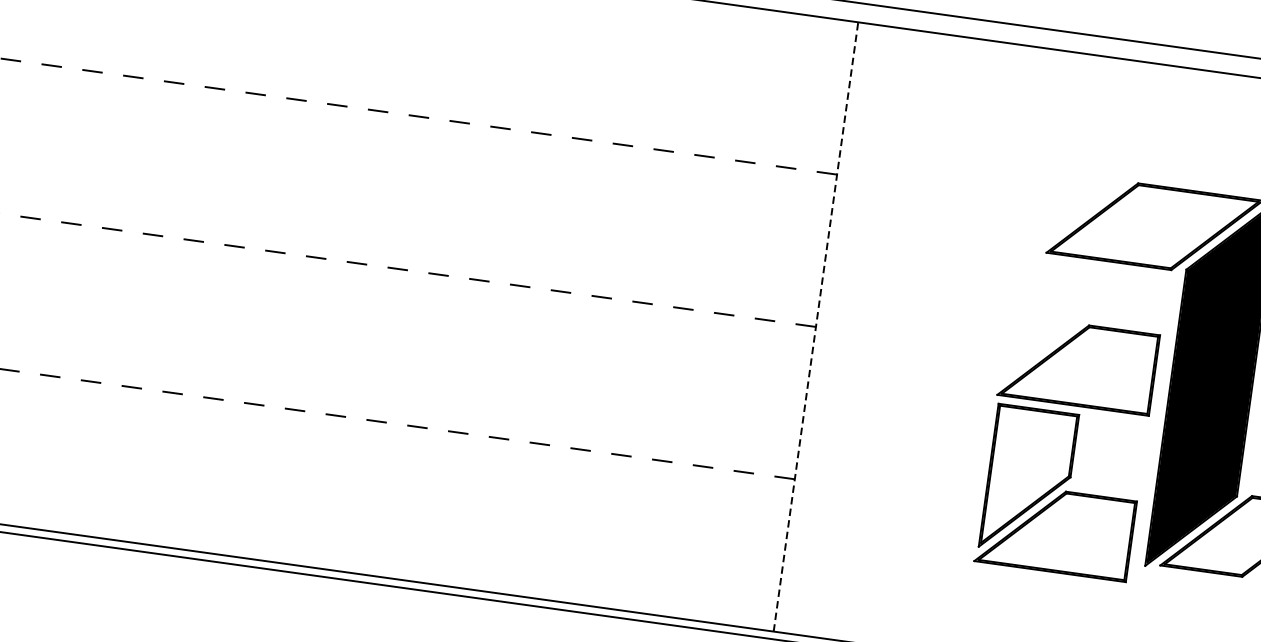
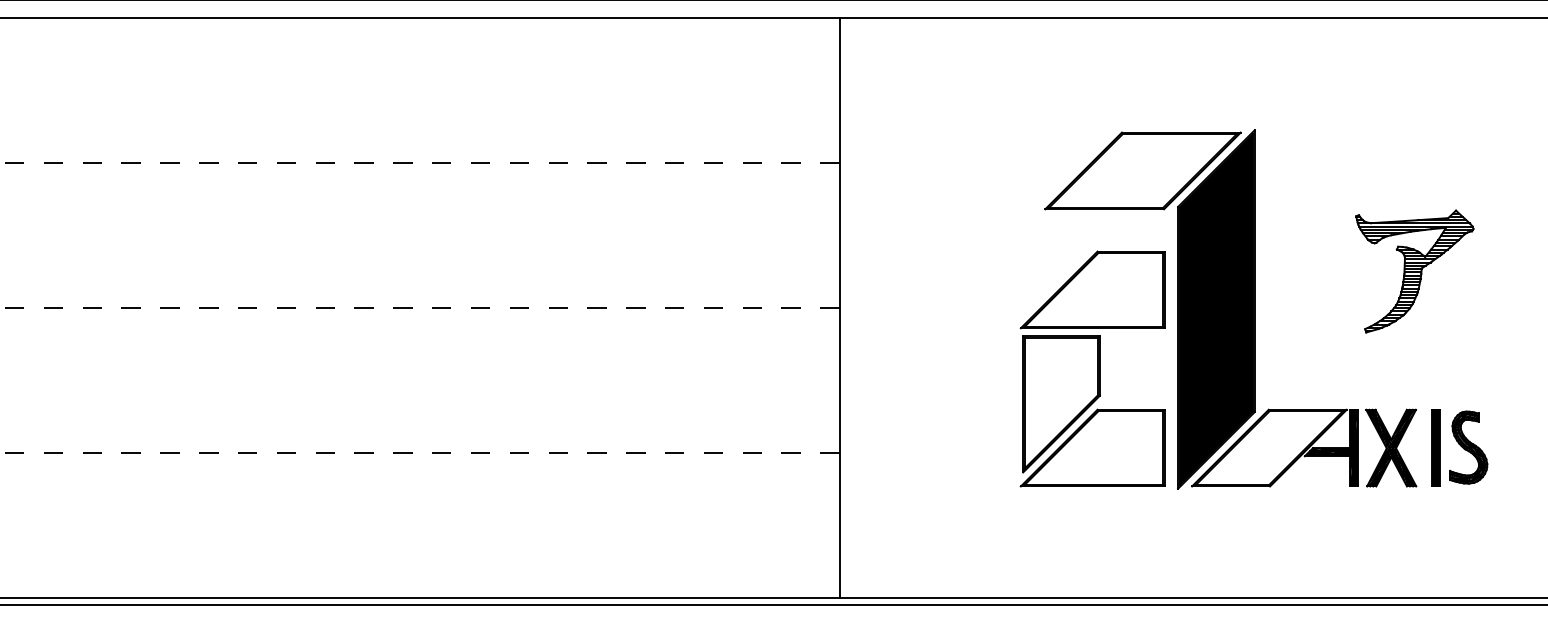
line: (815, 327) -> (839, 308), dashed -> solid
part: (1066, 447) -> (1092, 368), moved

